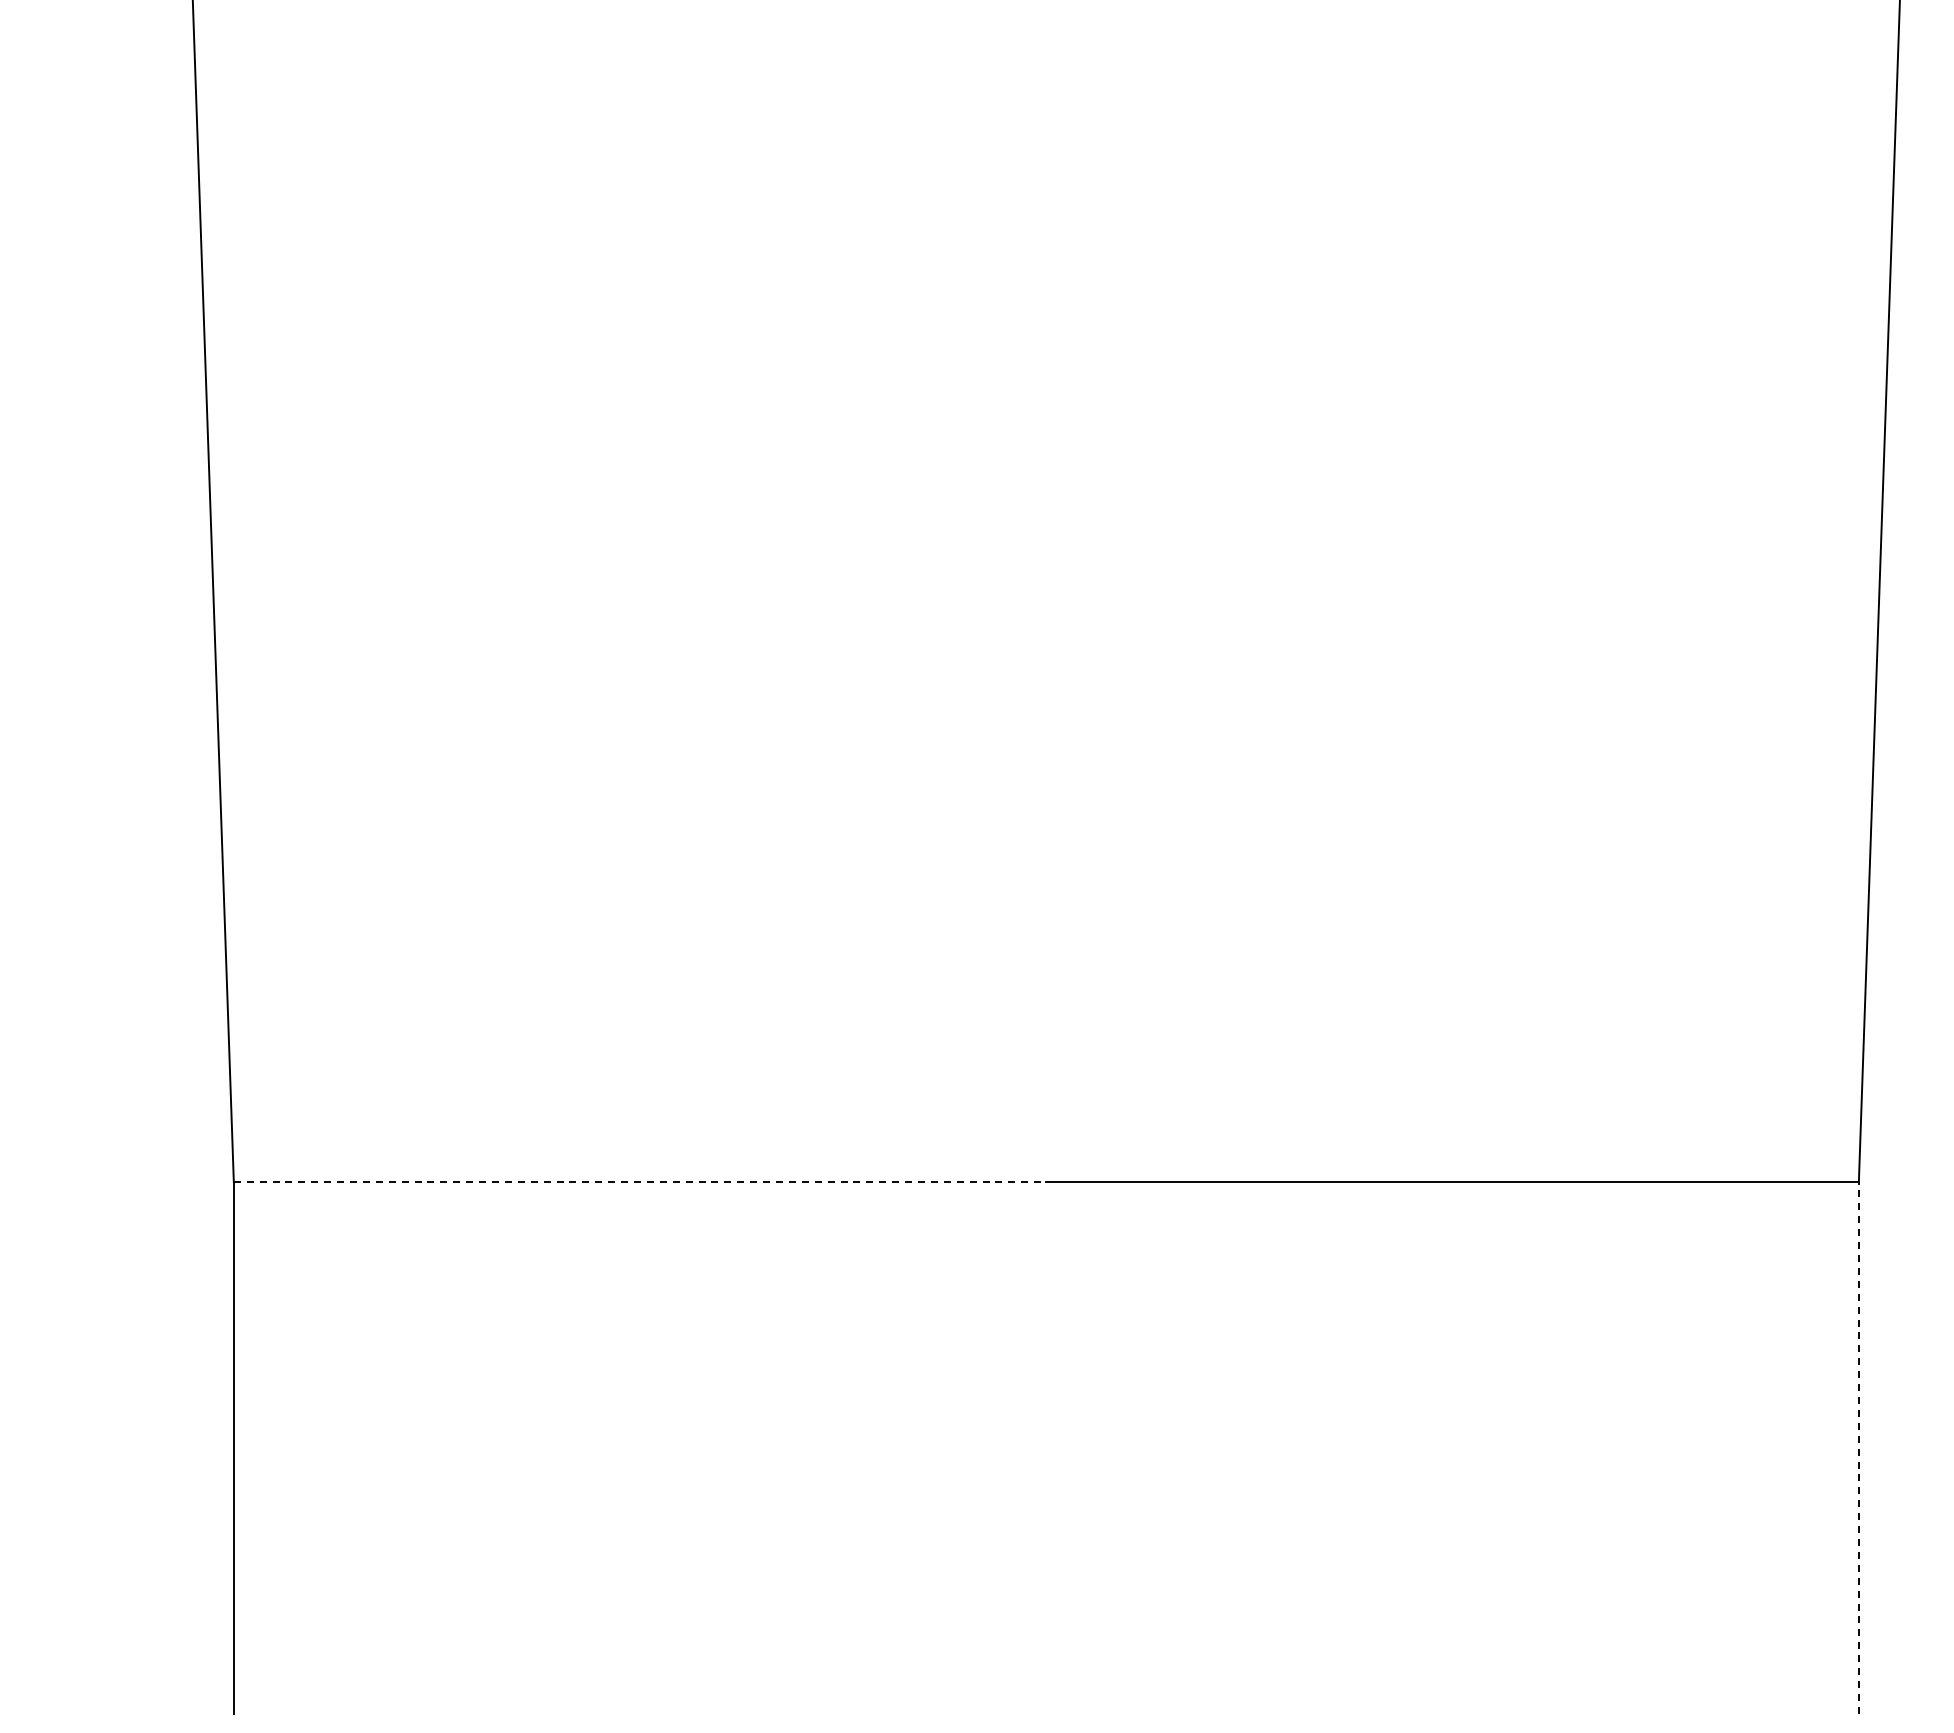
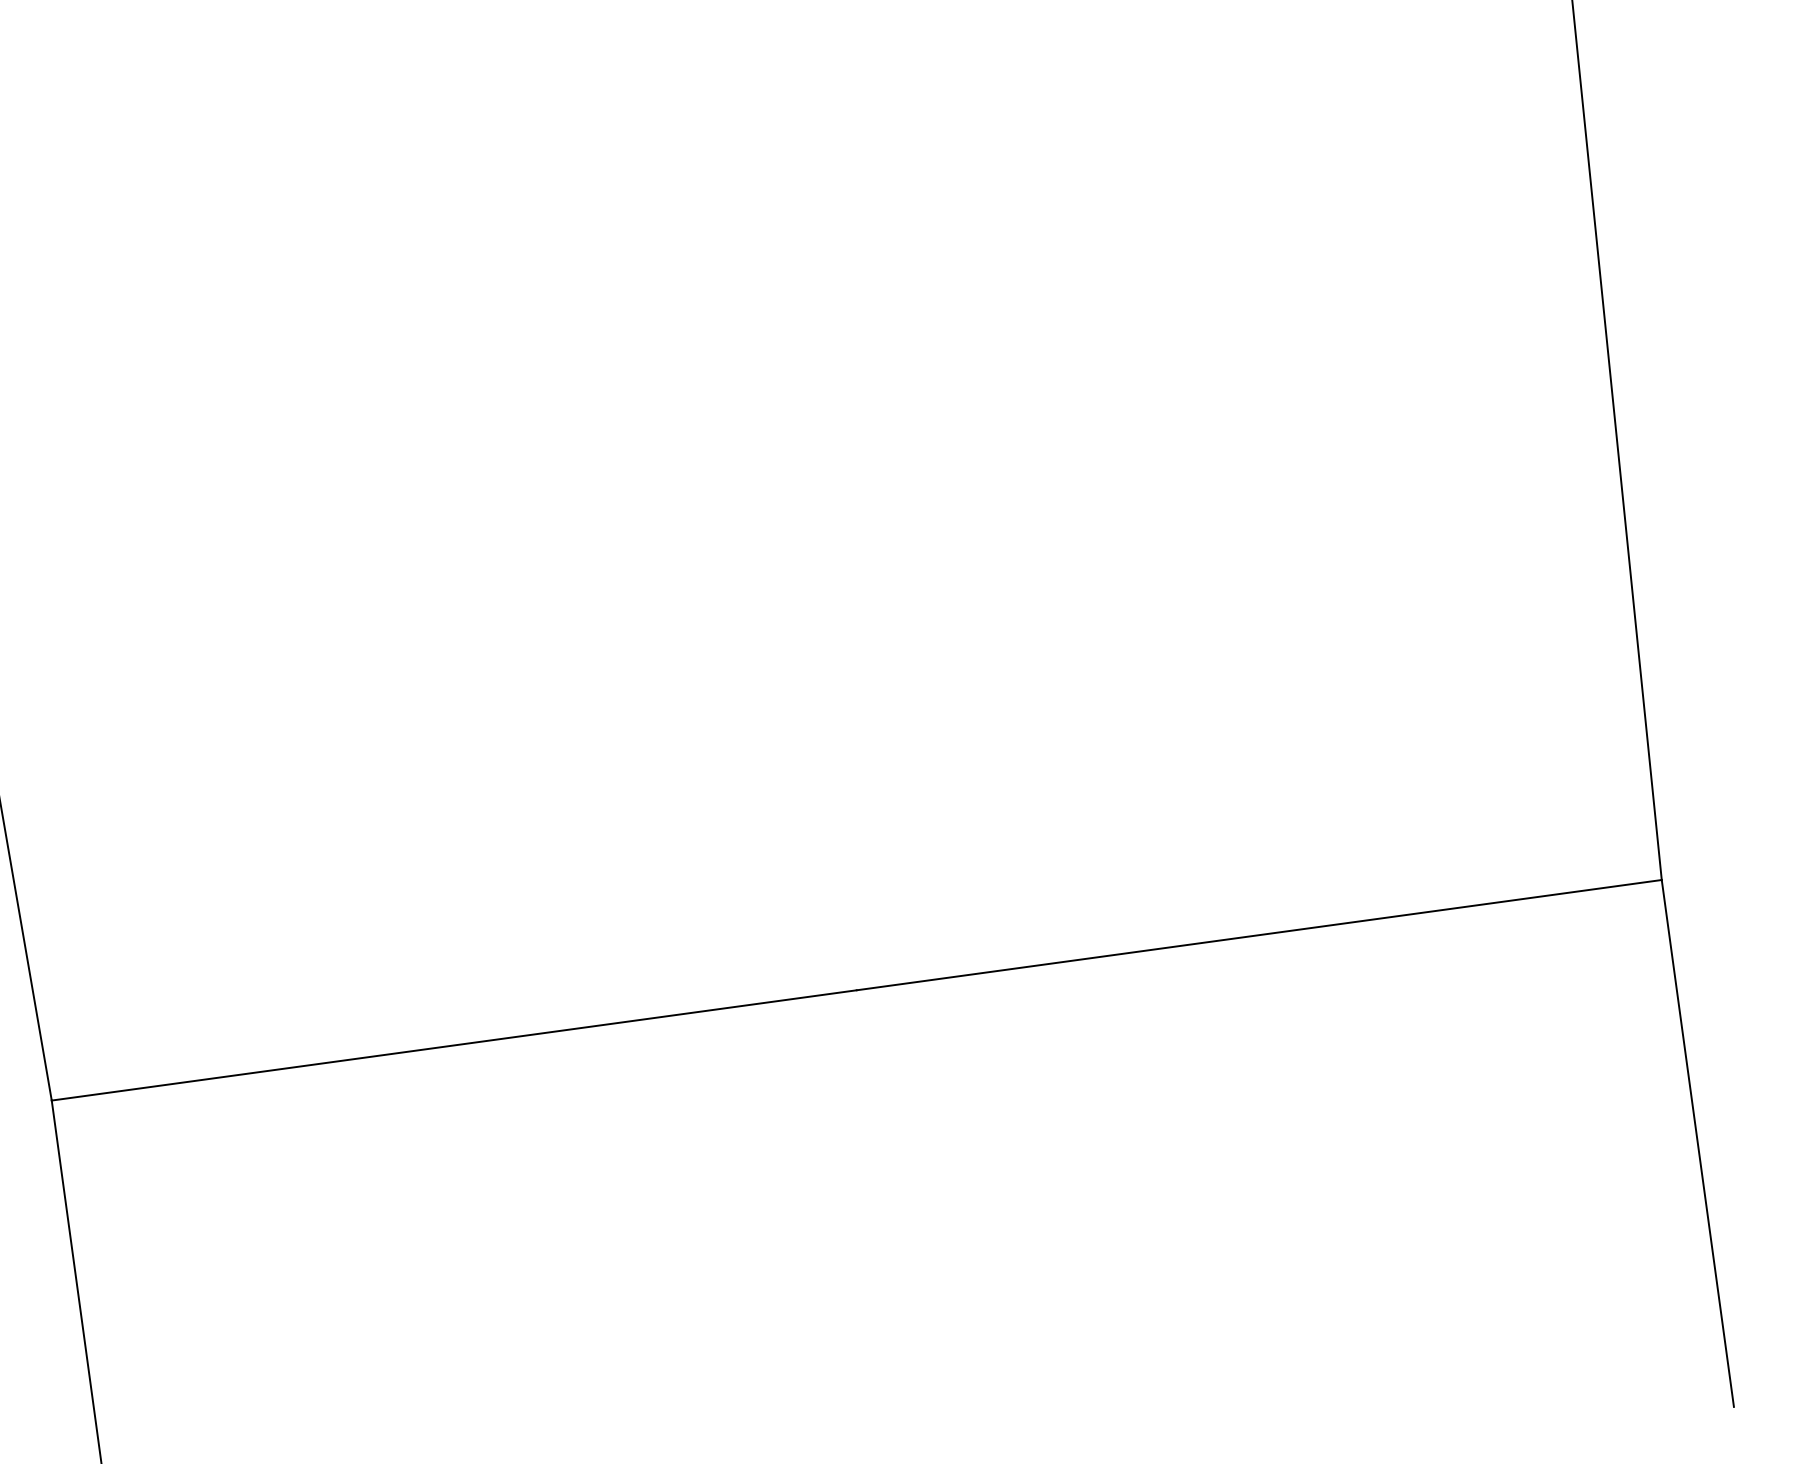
line: (640, 1182) -> (454, 1045), dashed -> solid
line: (1858, 1447) -> (1697, 1143), dashed -> solid

